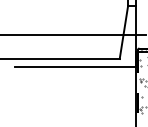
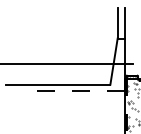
line: (74, 67) -> (71, 91), solid -> dashed

